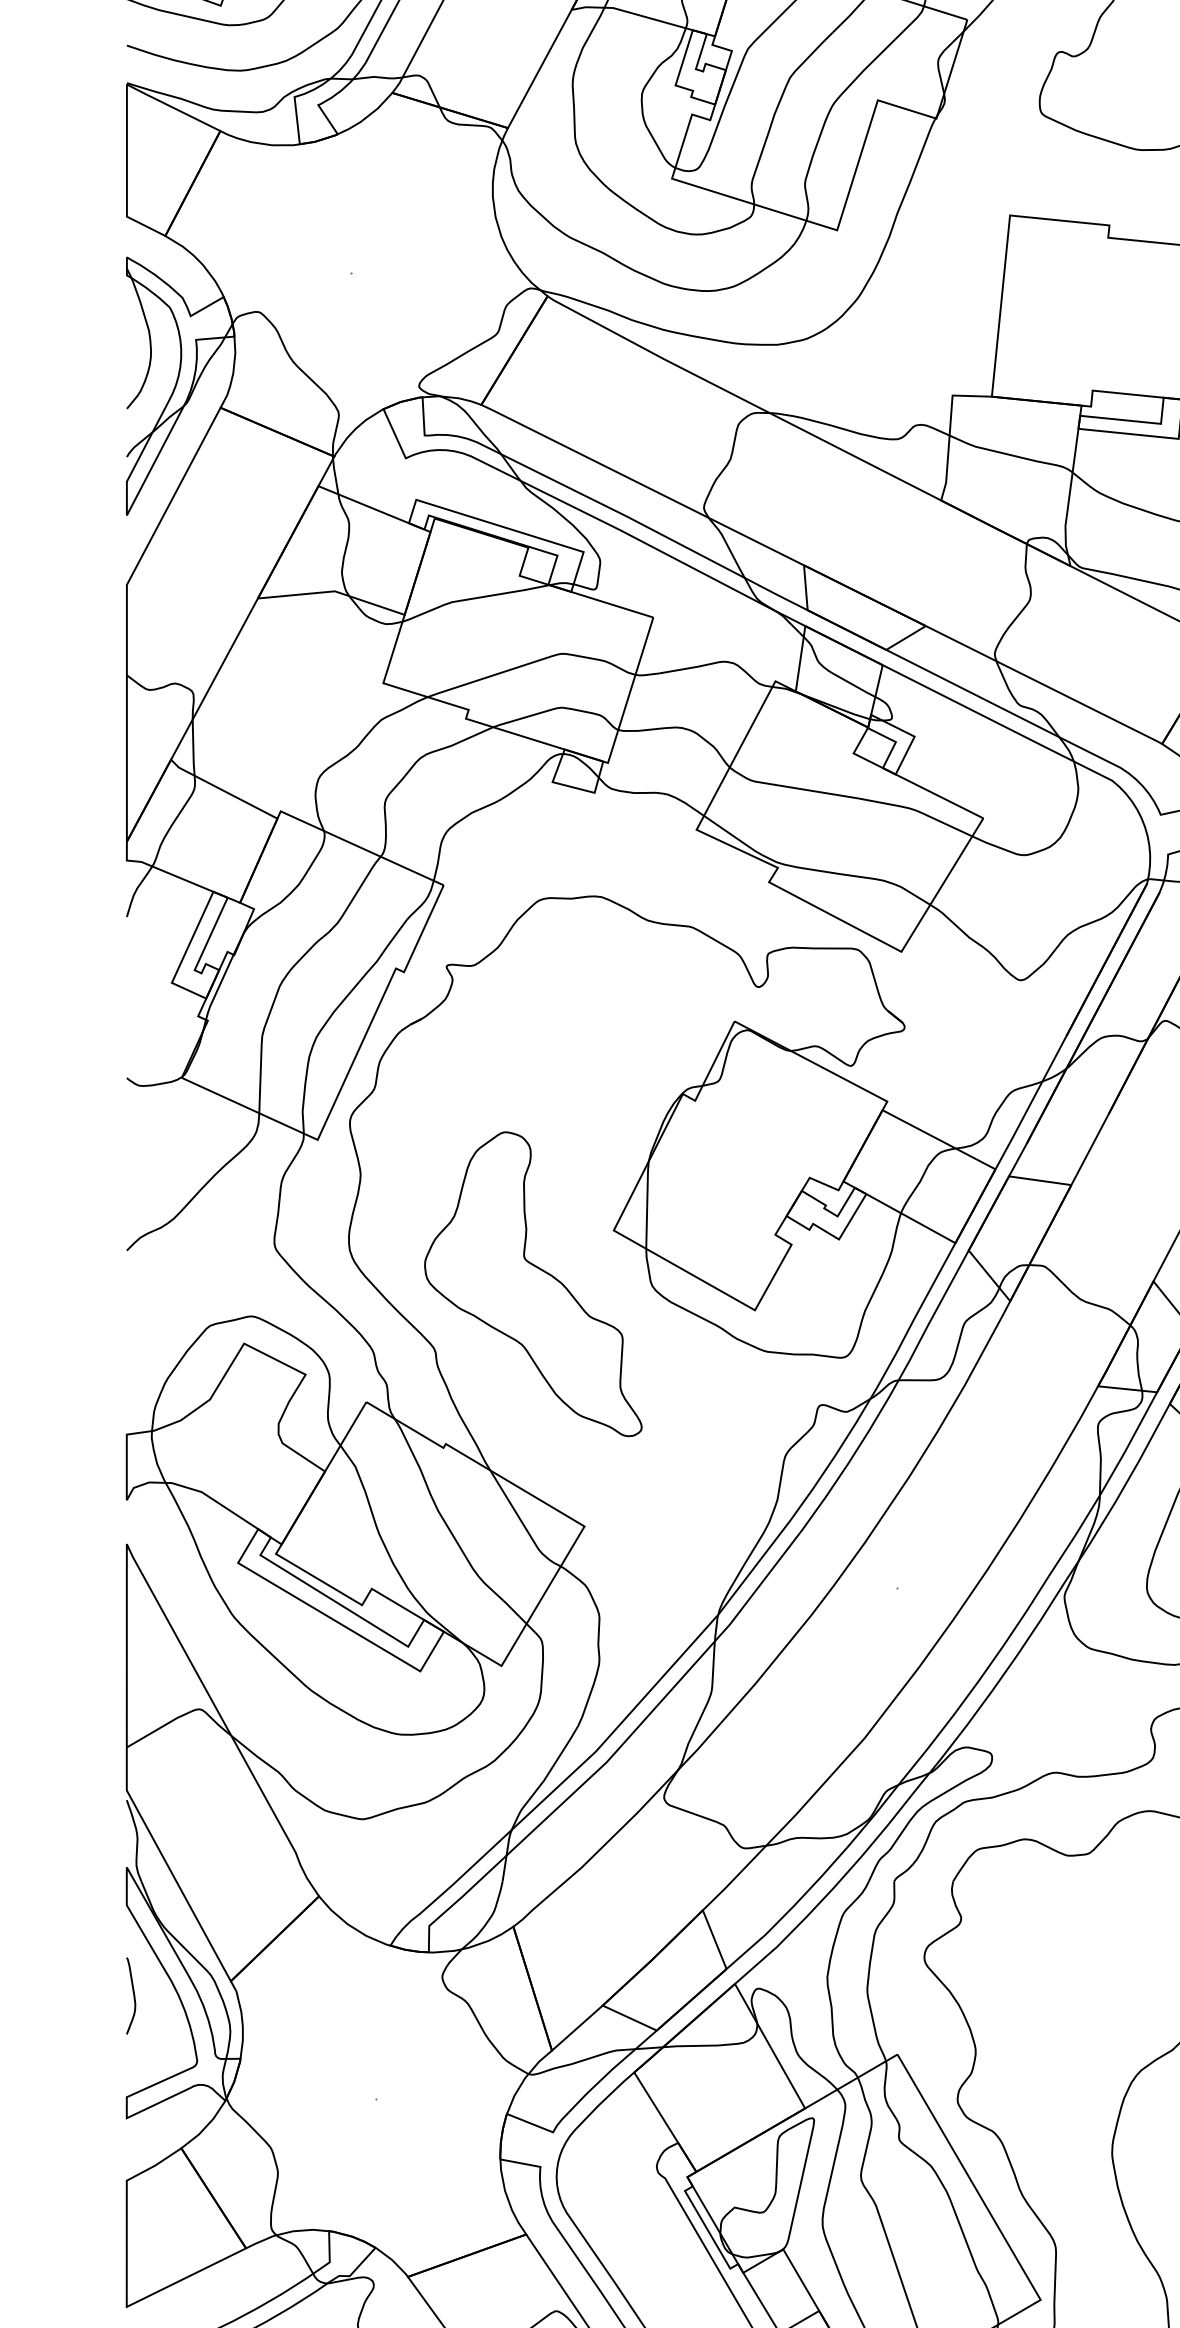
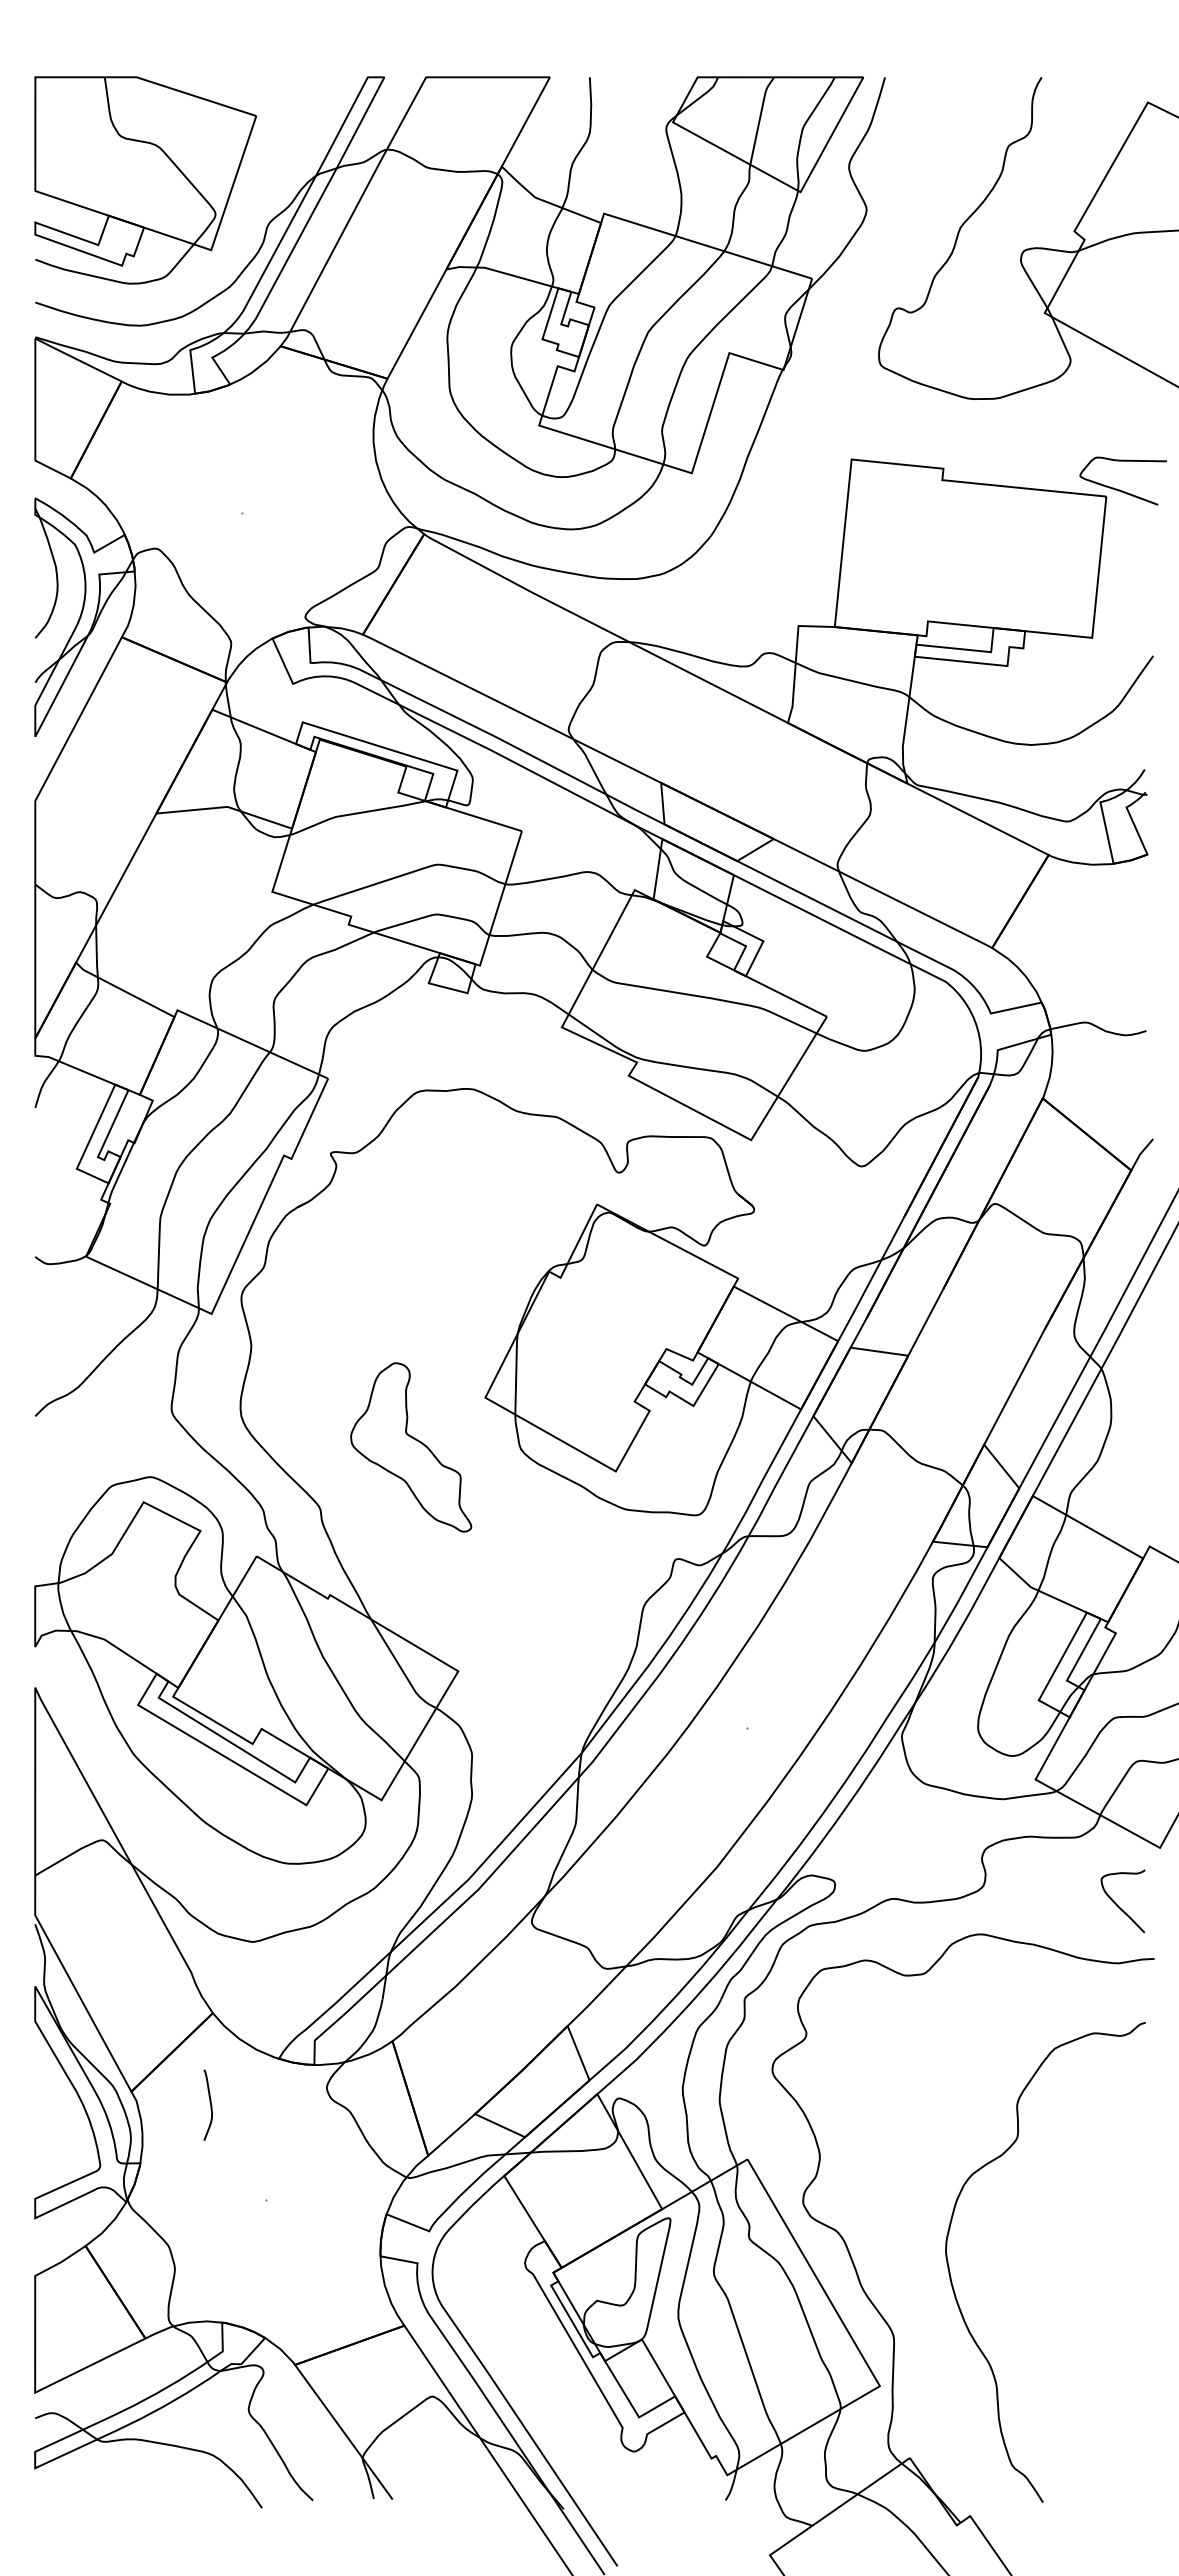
part: (533, 1284) -> (411, 1447), size x0.6
curve: (132, 1993) -> (209, 2102), moved

